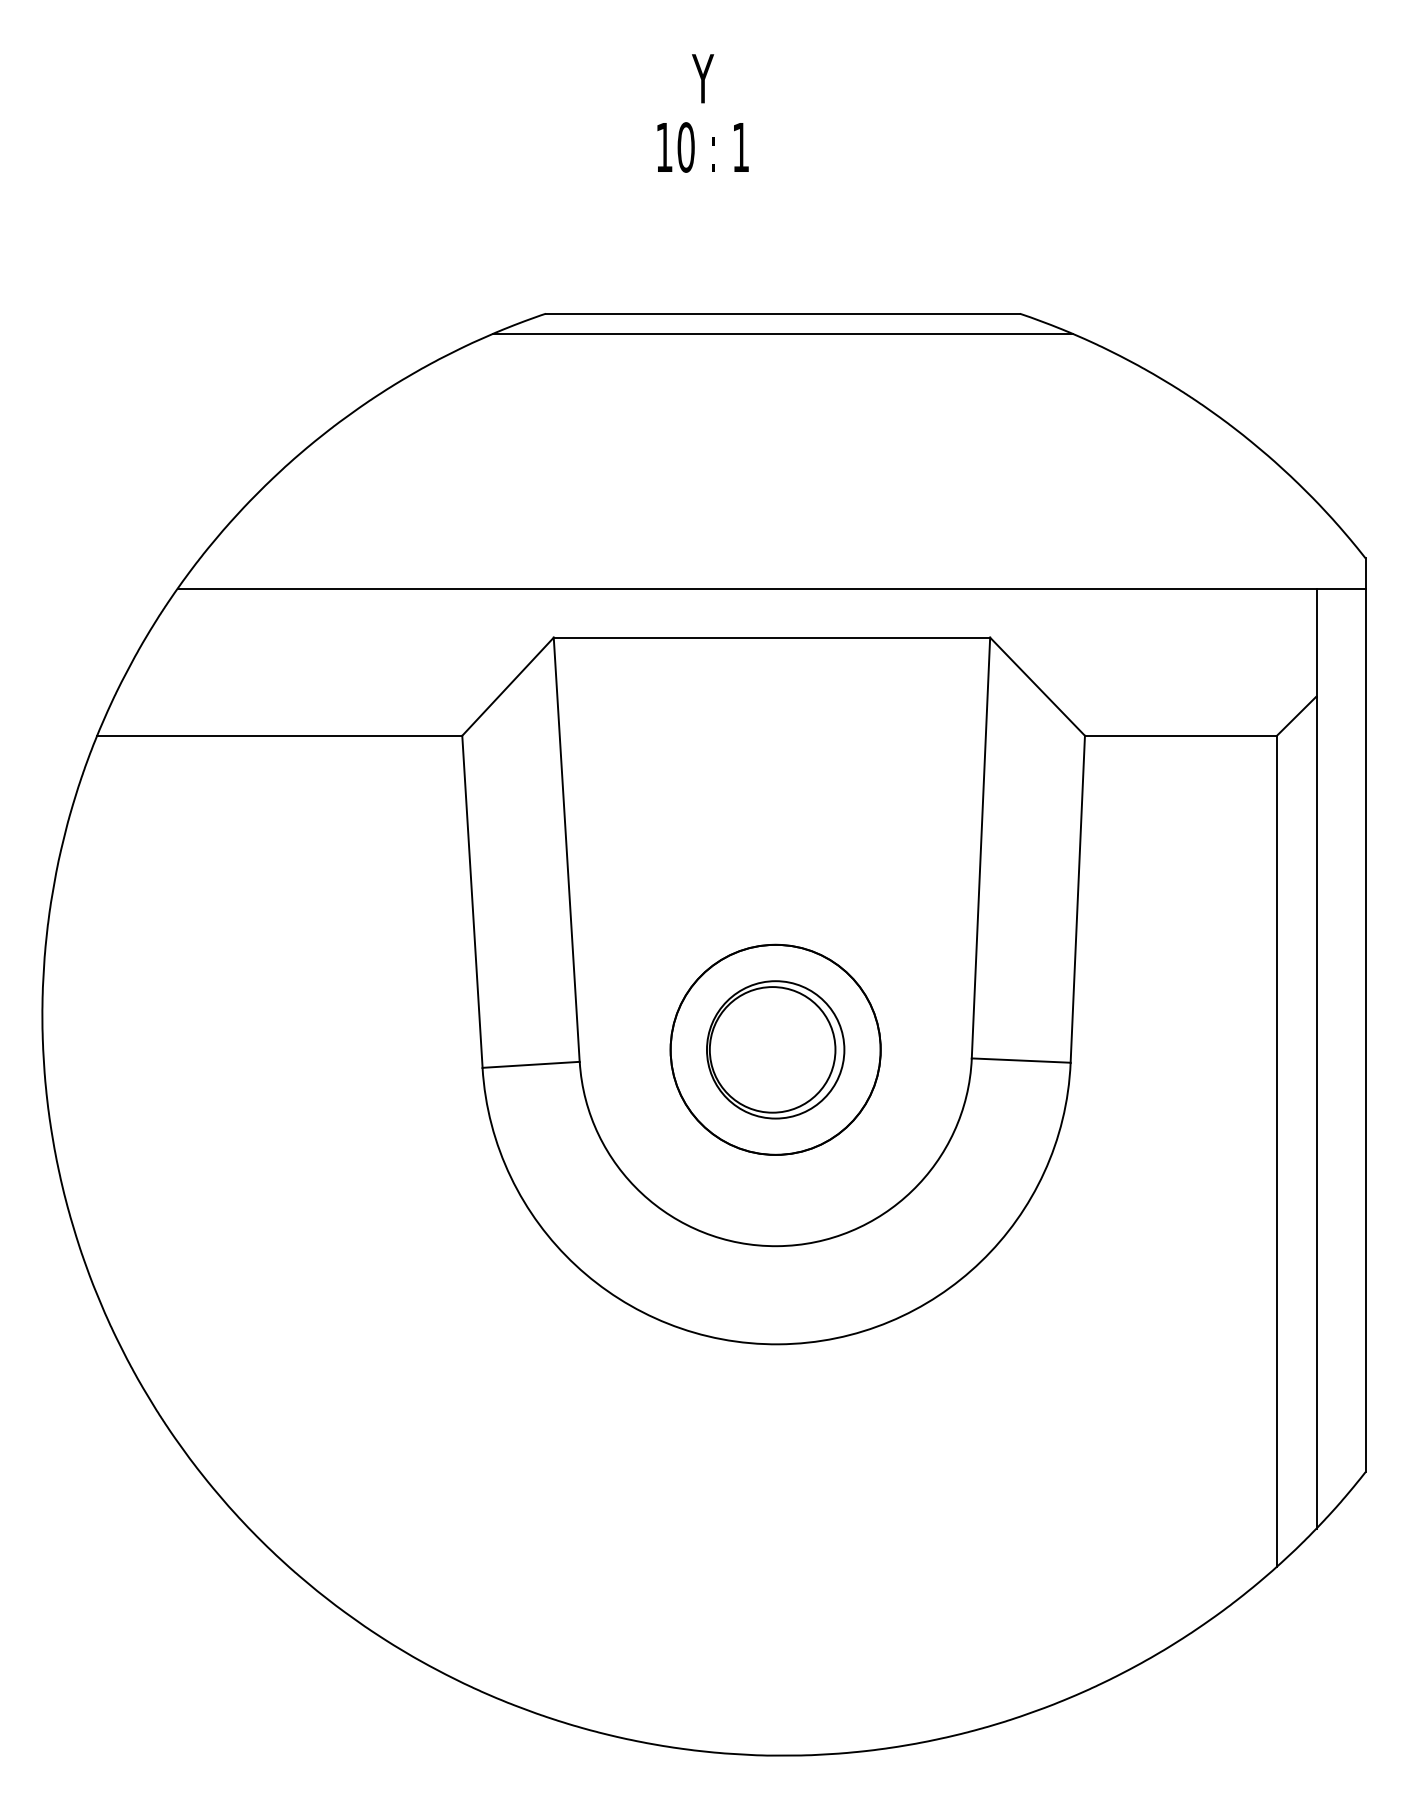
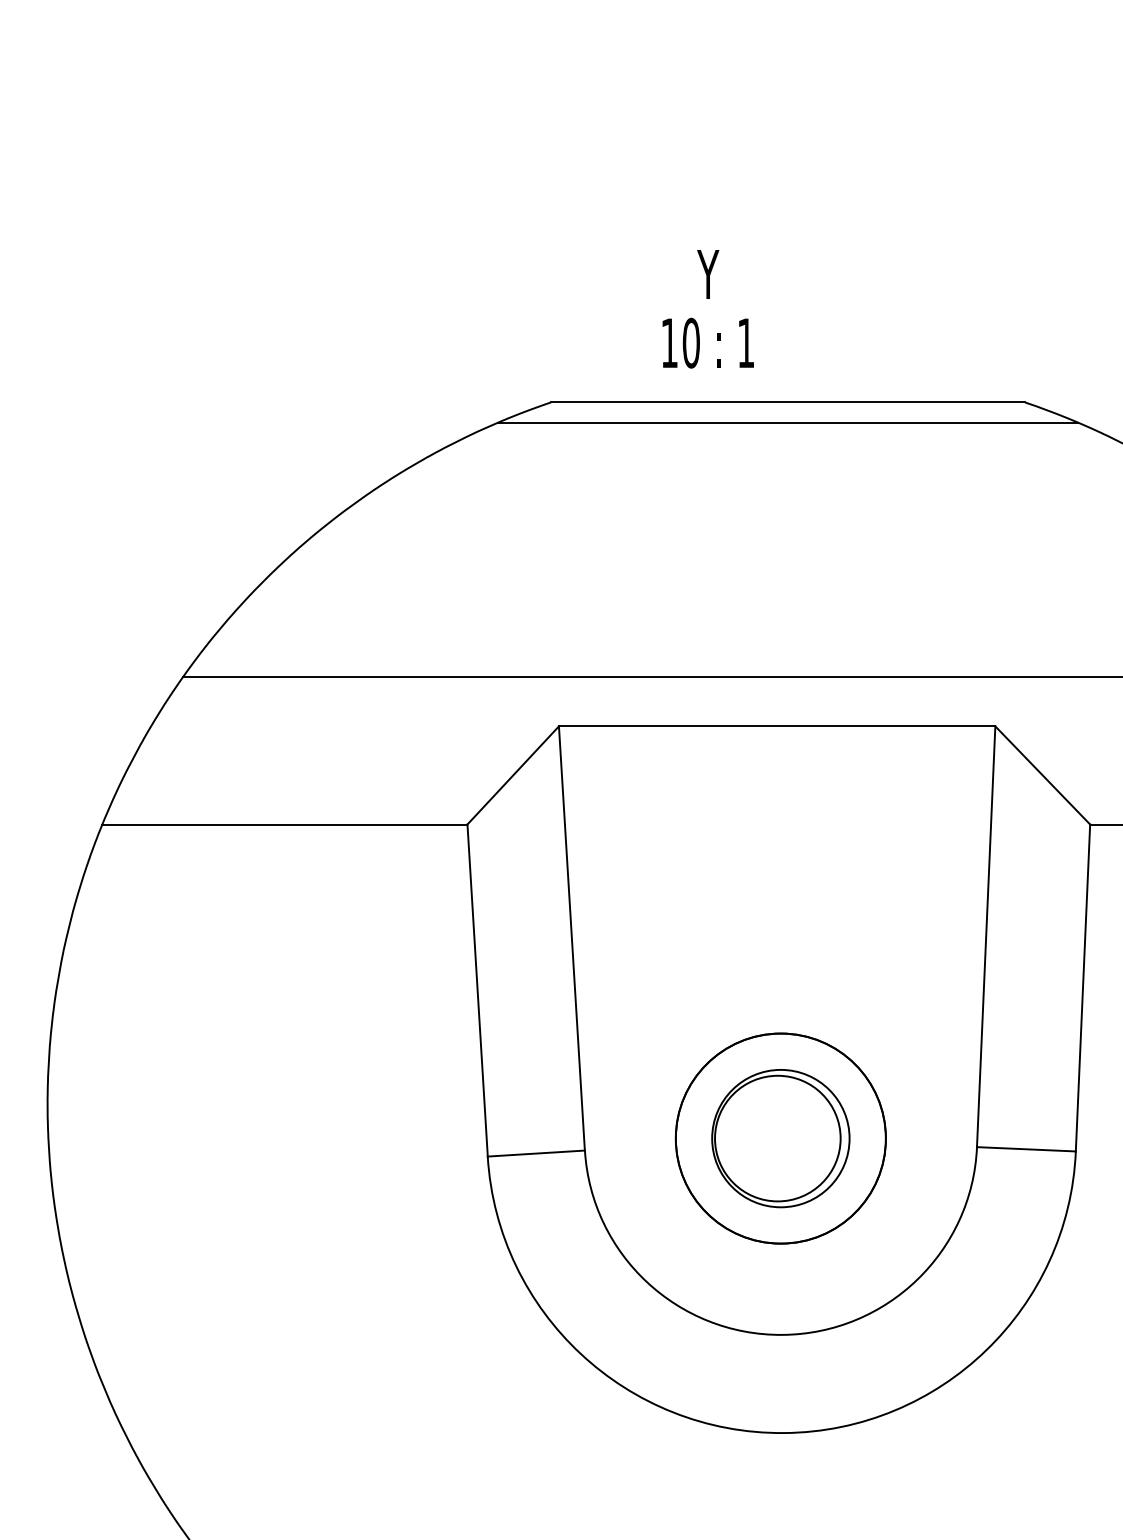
text: (702, 113) -> (707, 309), moved

